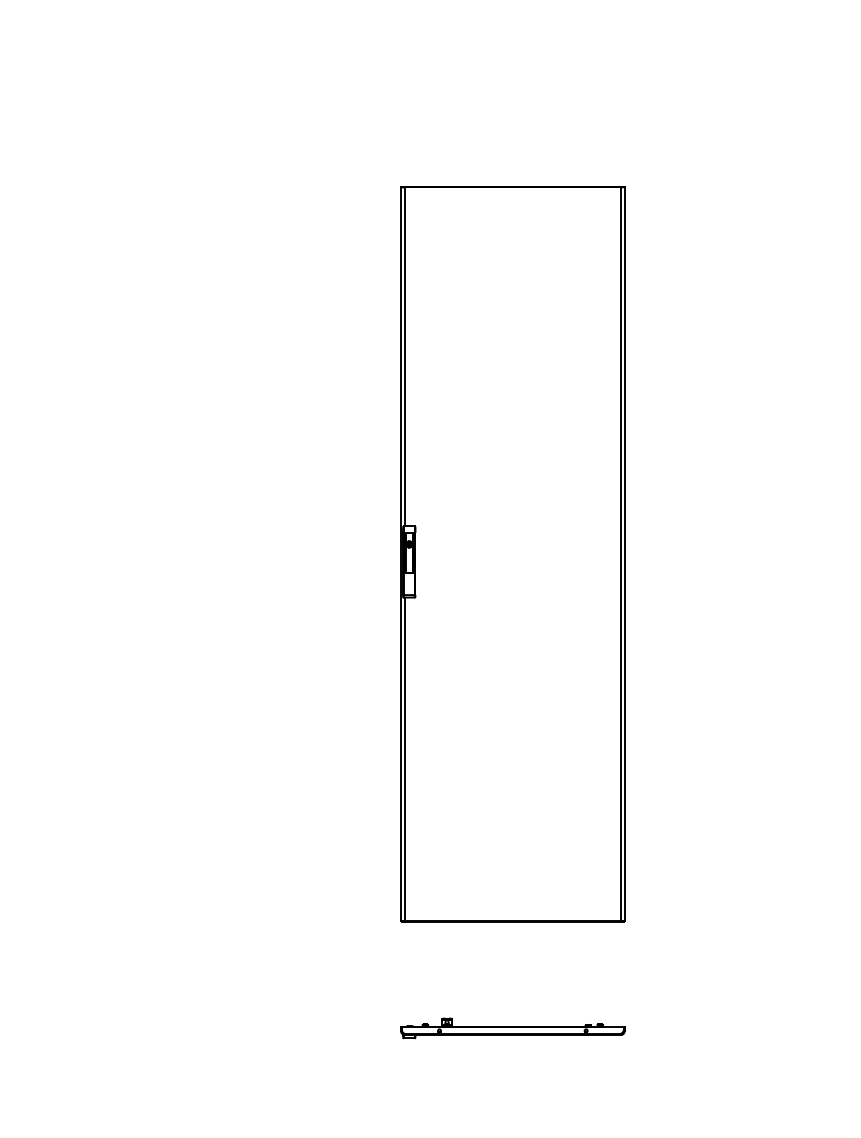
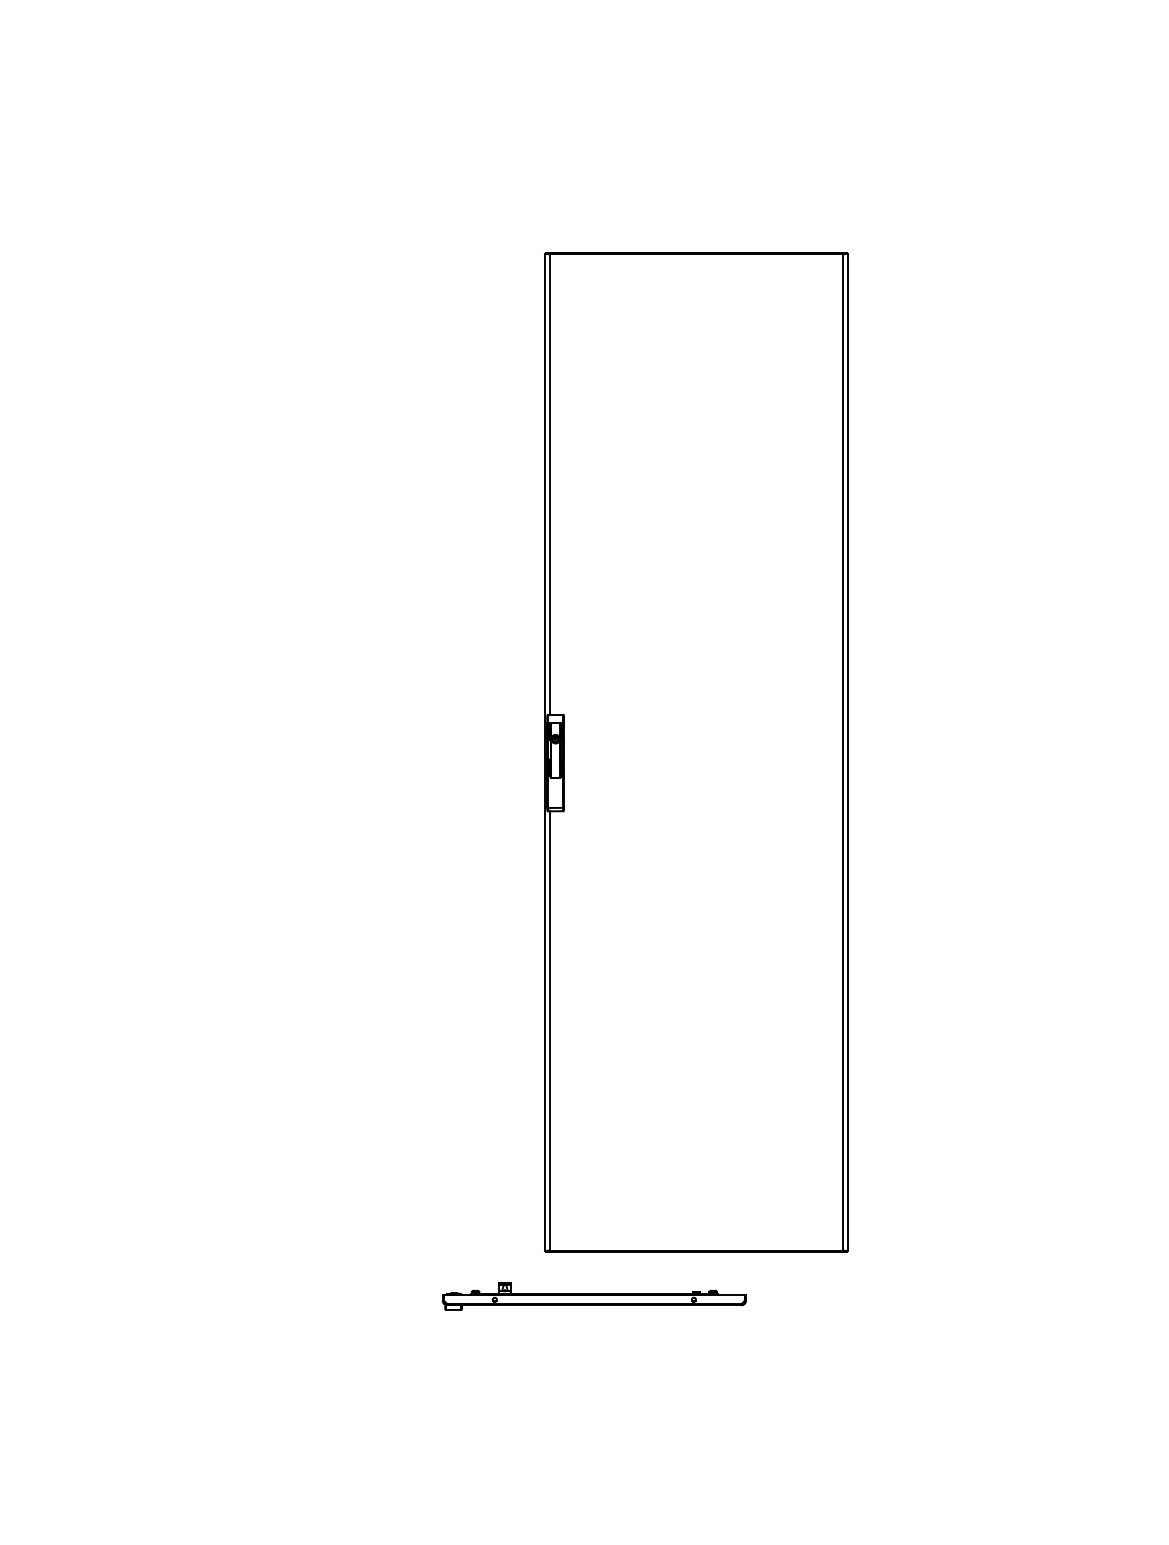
part: (512, 1028) -> (593, 1296), moved

